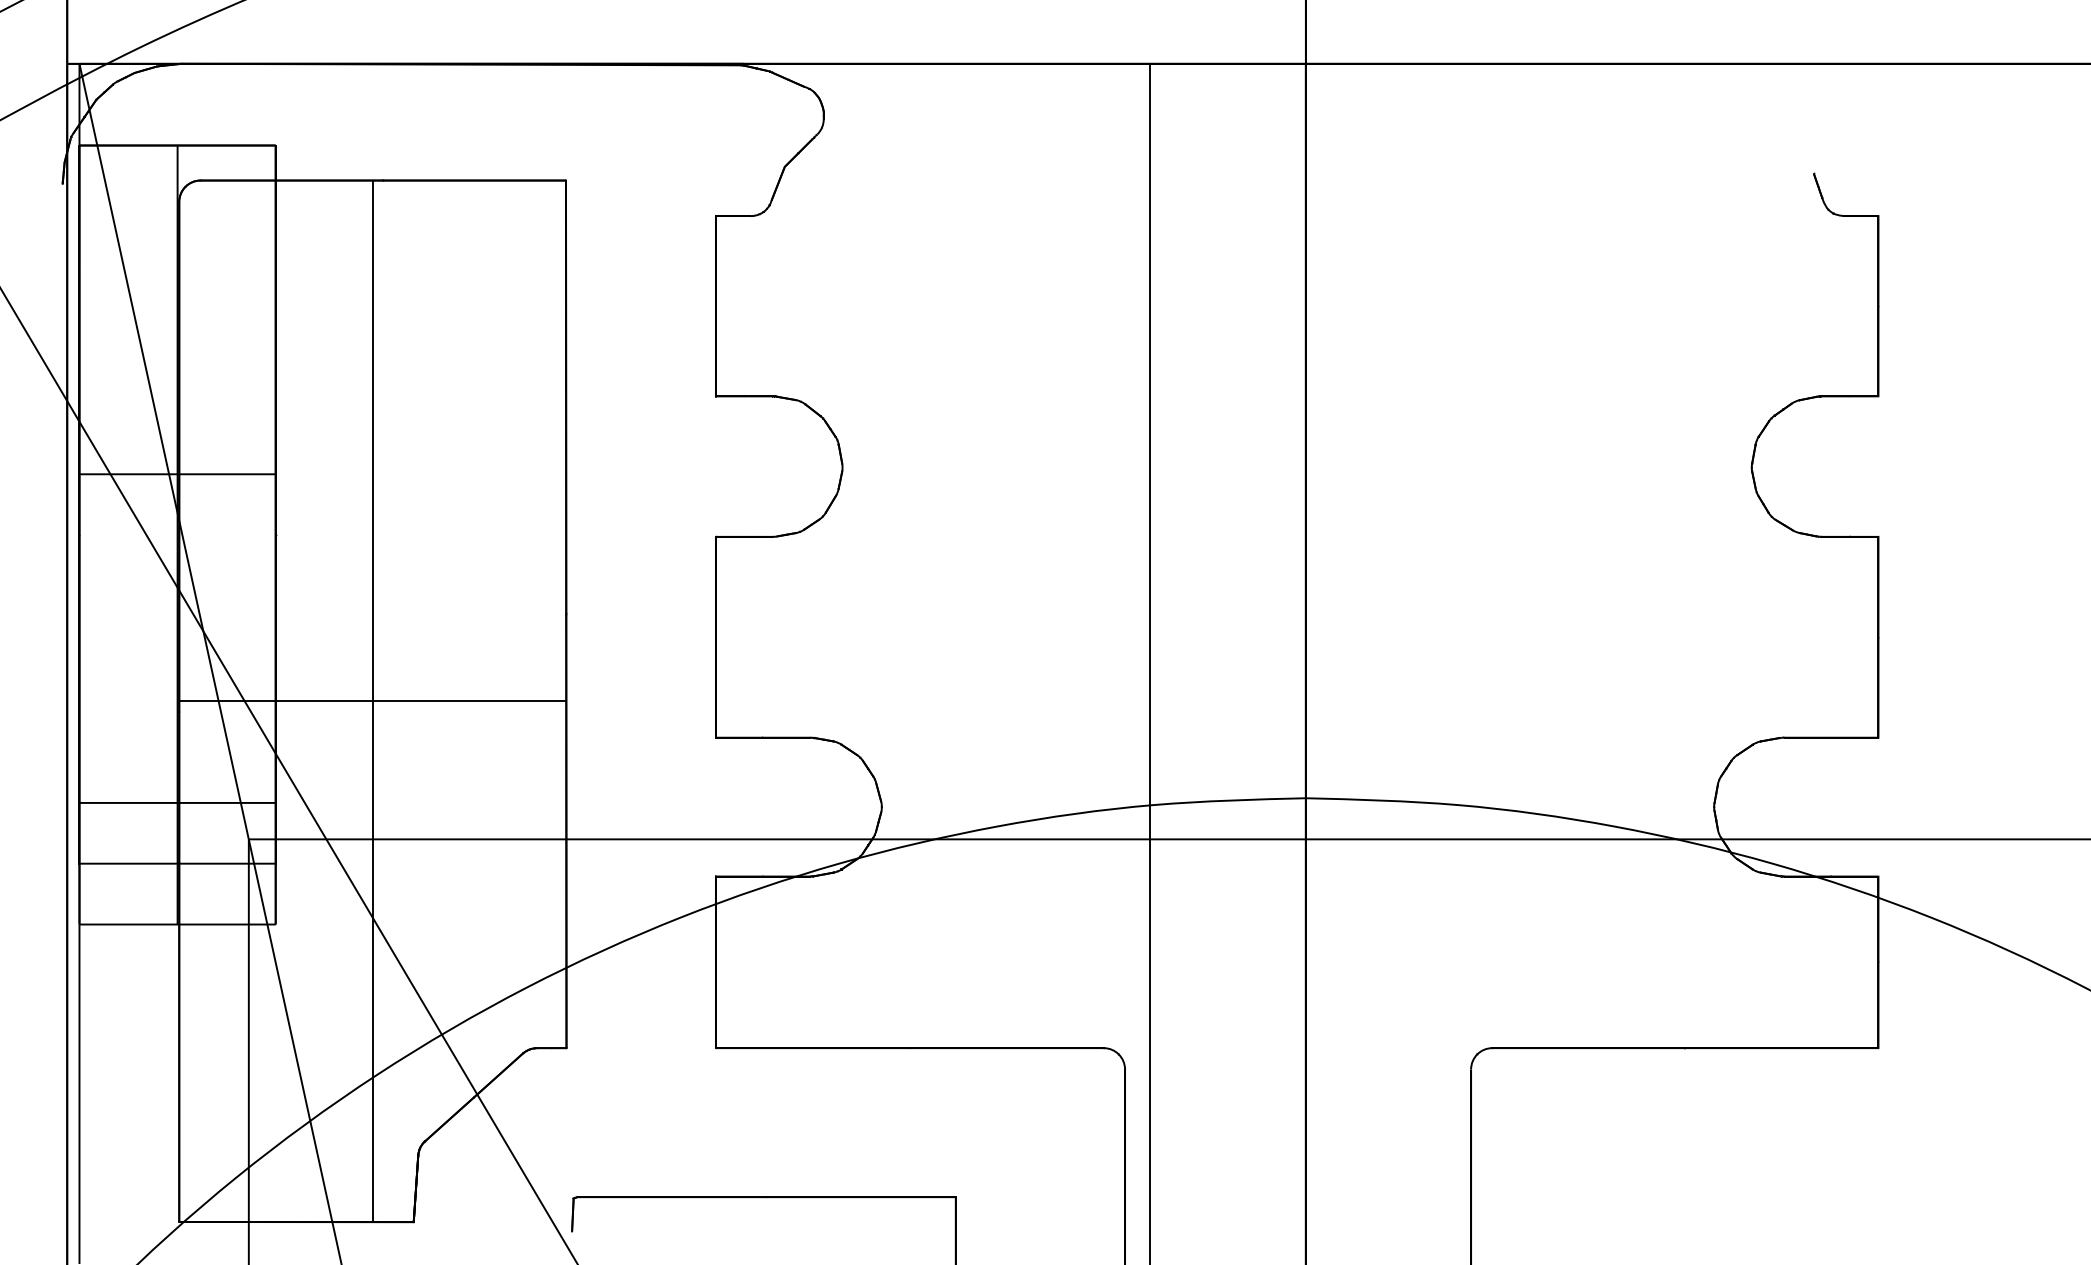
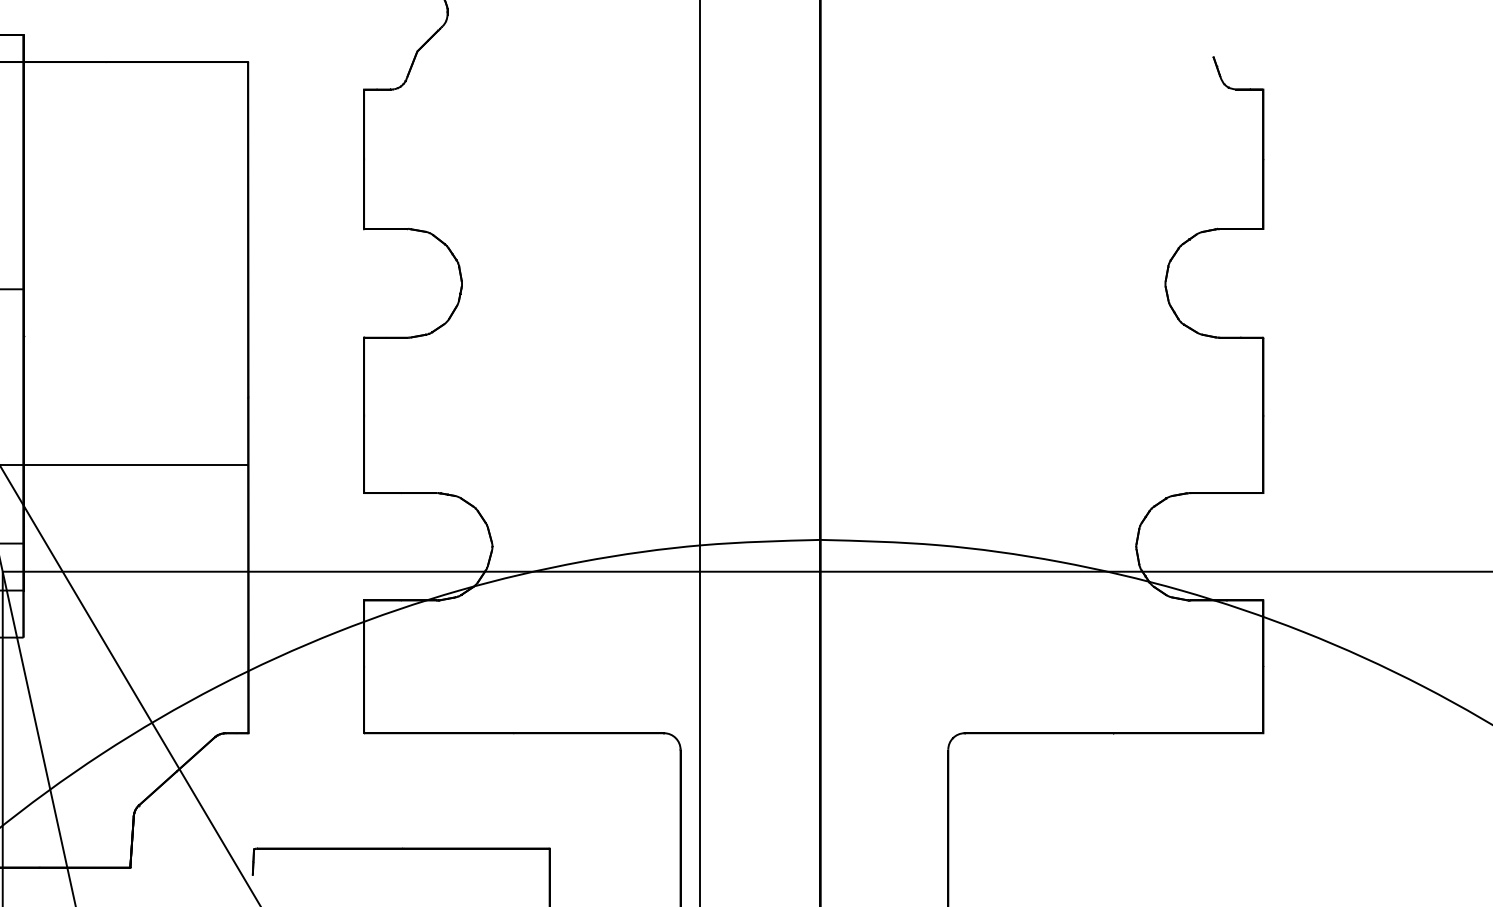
line: (372, 701) -> (98, 465), removed

